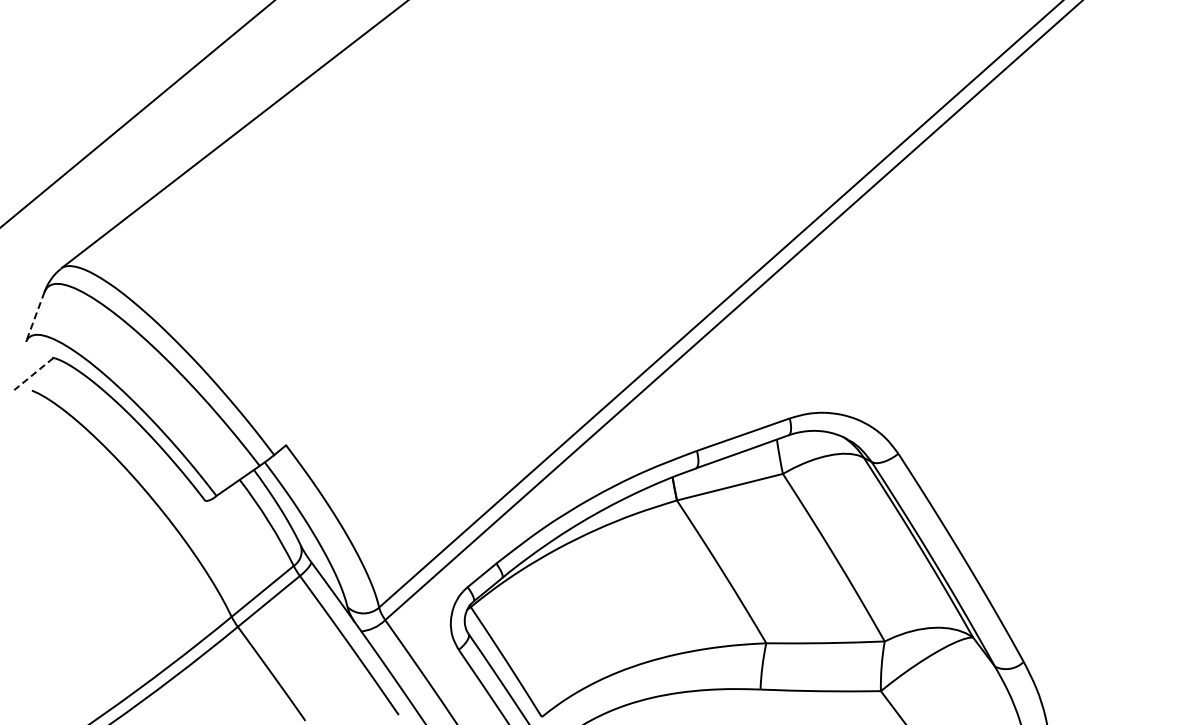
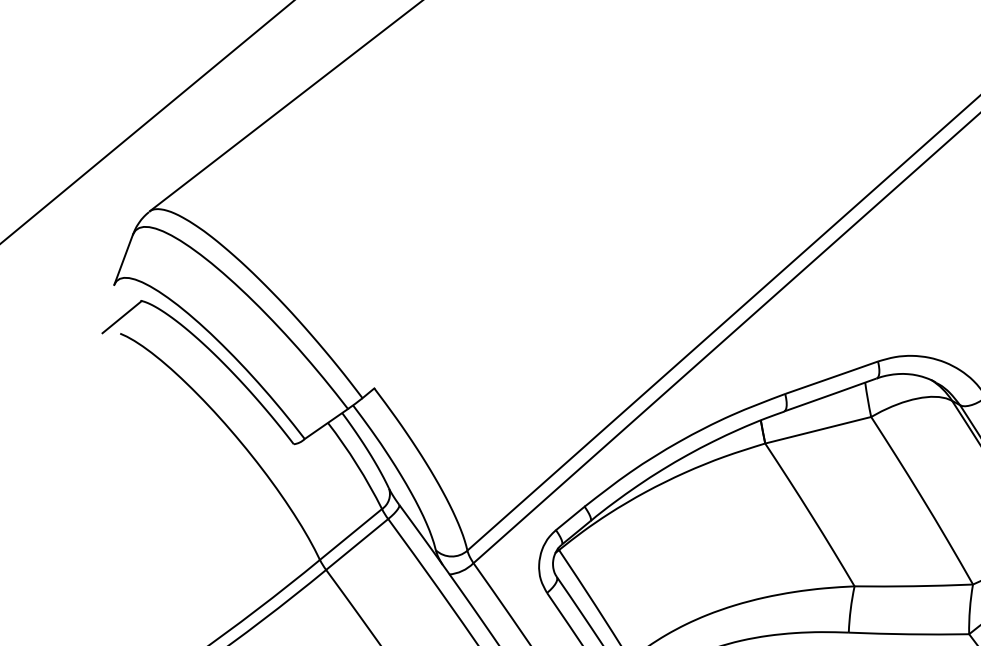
line: (35, 316) -> (123, 259), dashed -> solid
line: (33, 374) -> (121, 317), dashed -> solid

